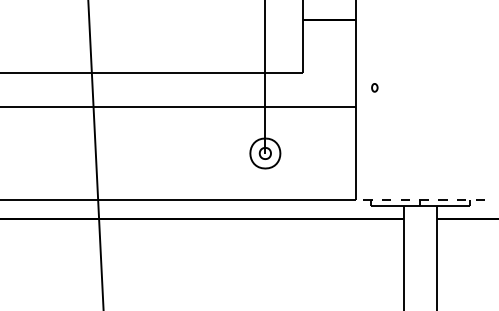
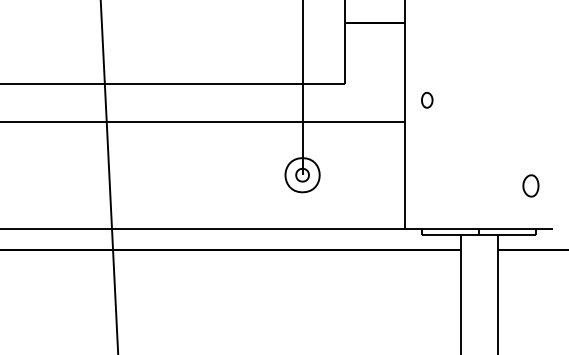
part: (374, 87) -> (427, 100), size x1.67
part: (465, 162) -> (530, 185), added
line: (420, 200) -> (479, 228), dashed -> solid

